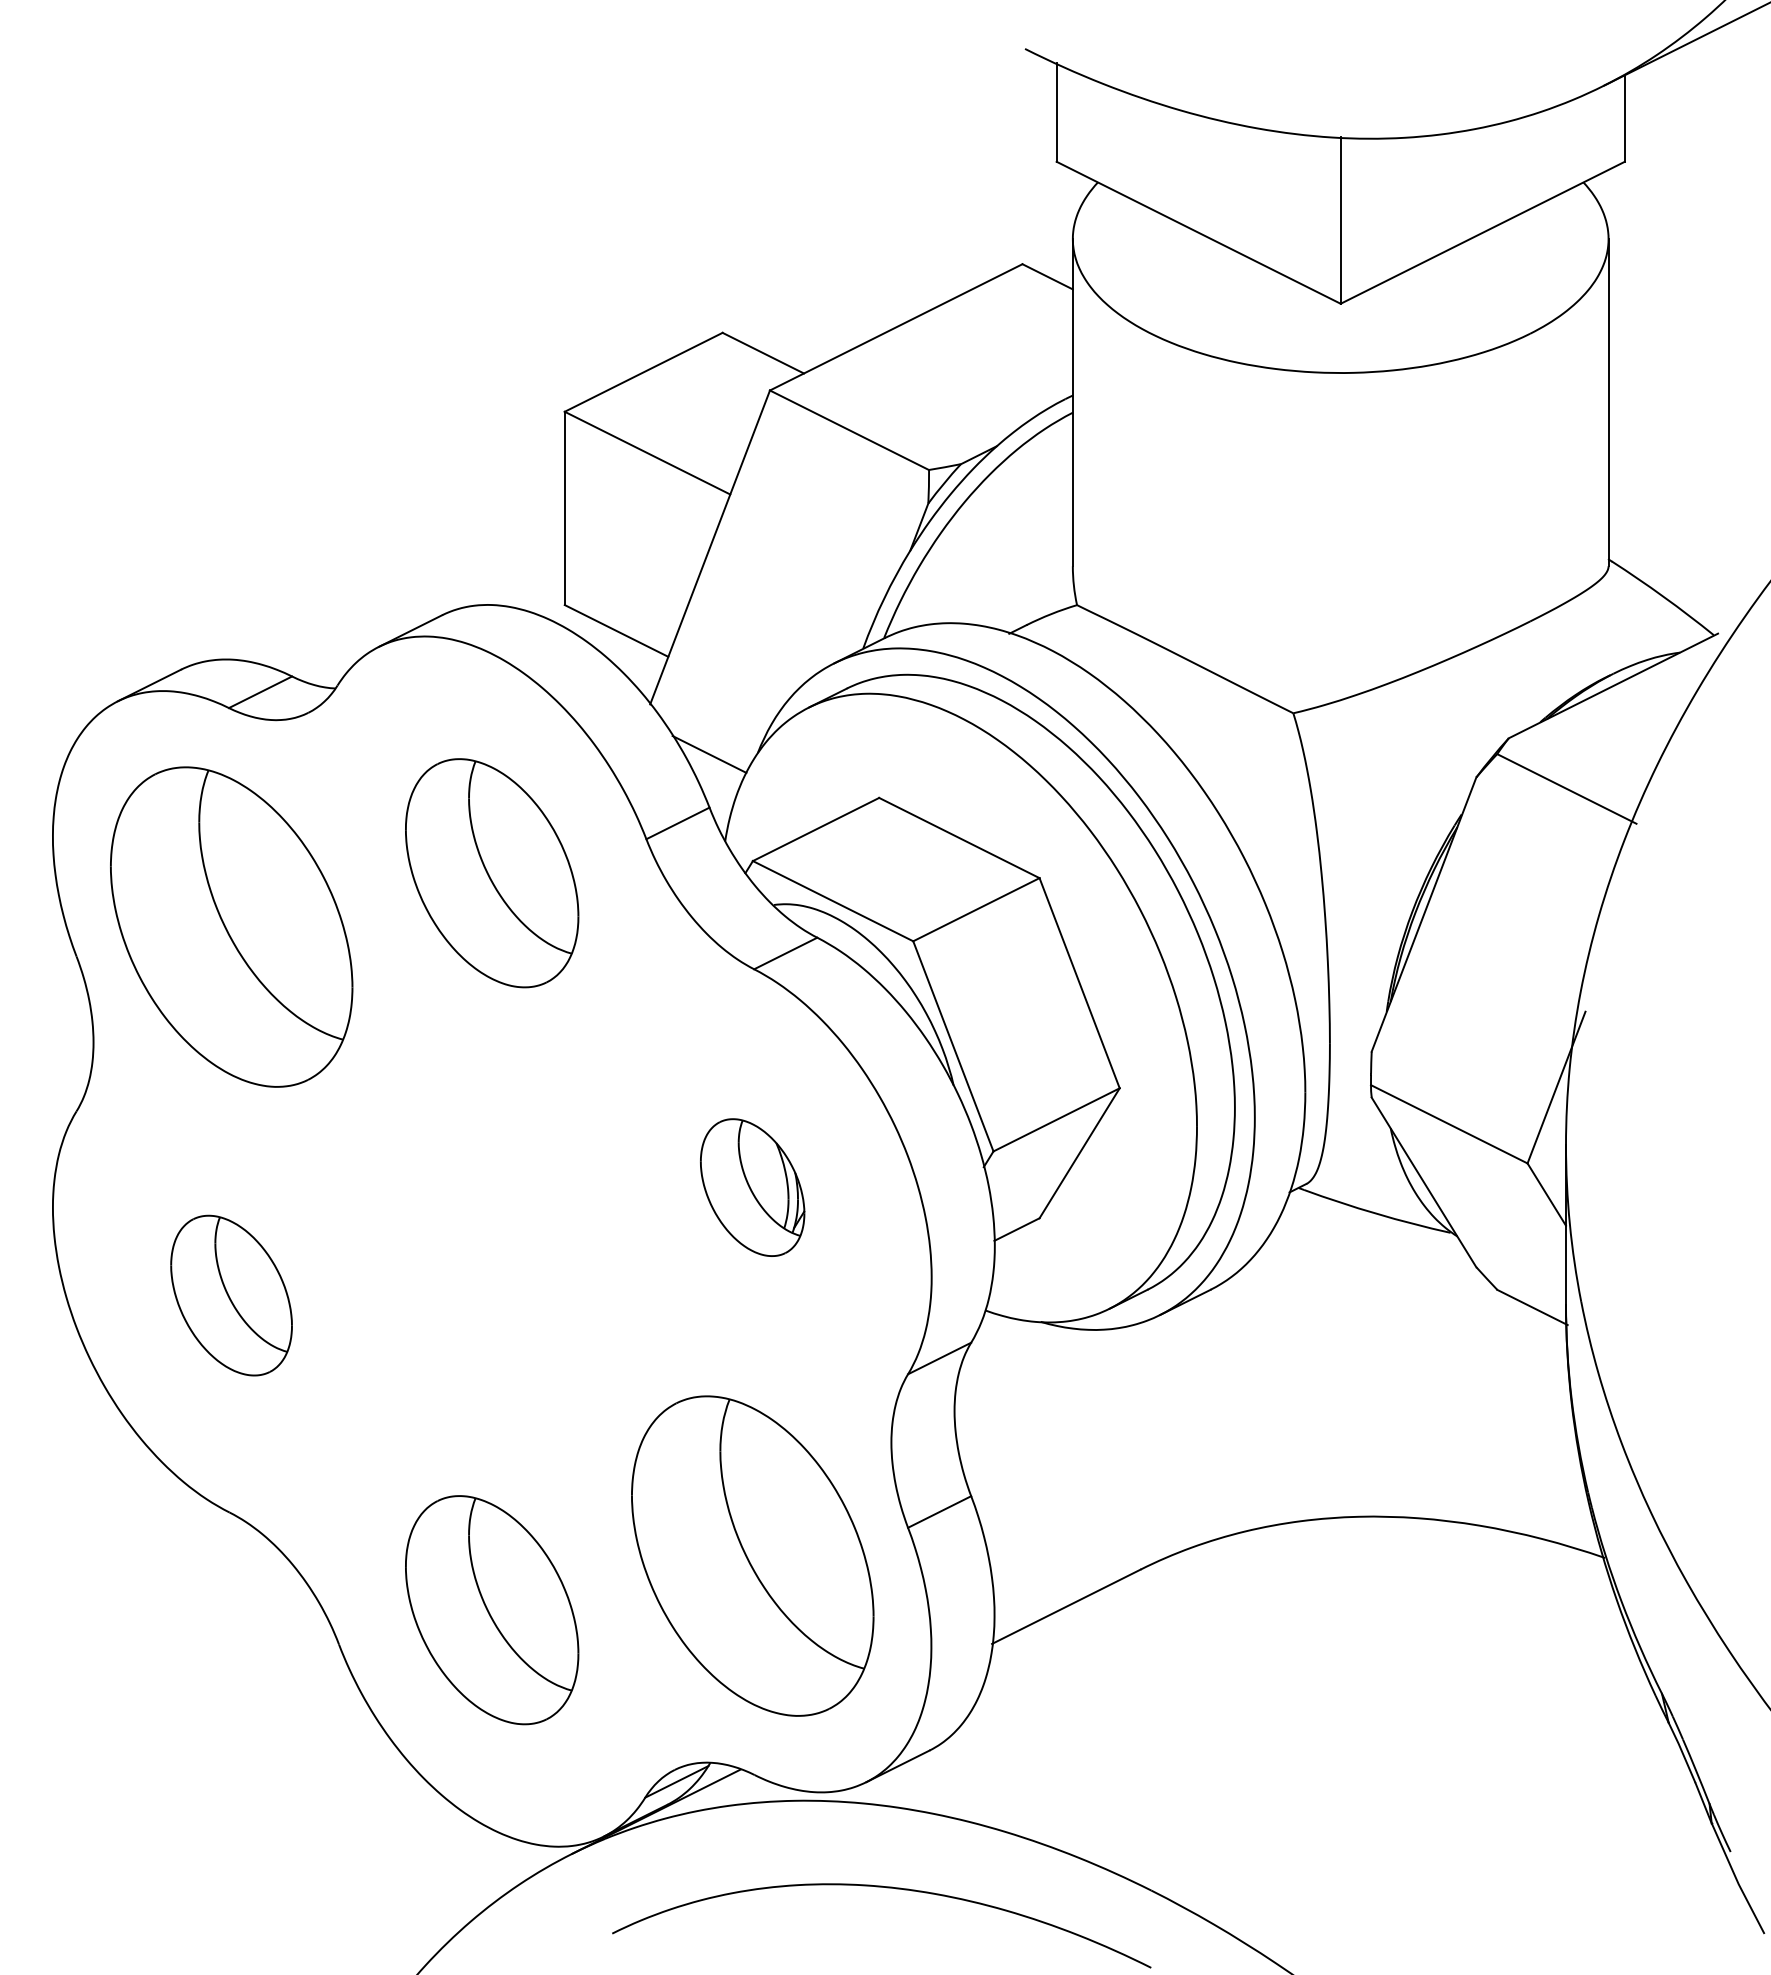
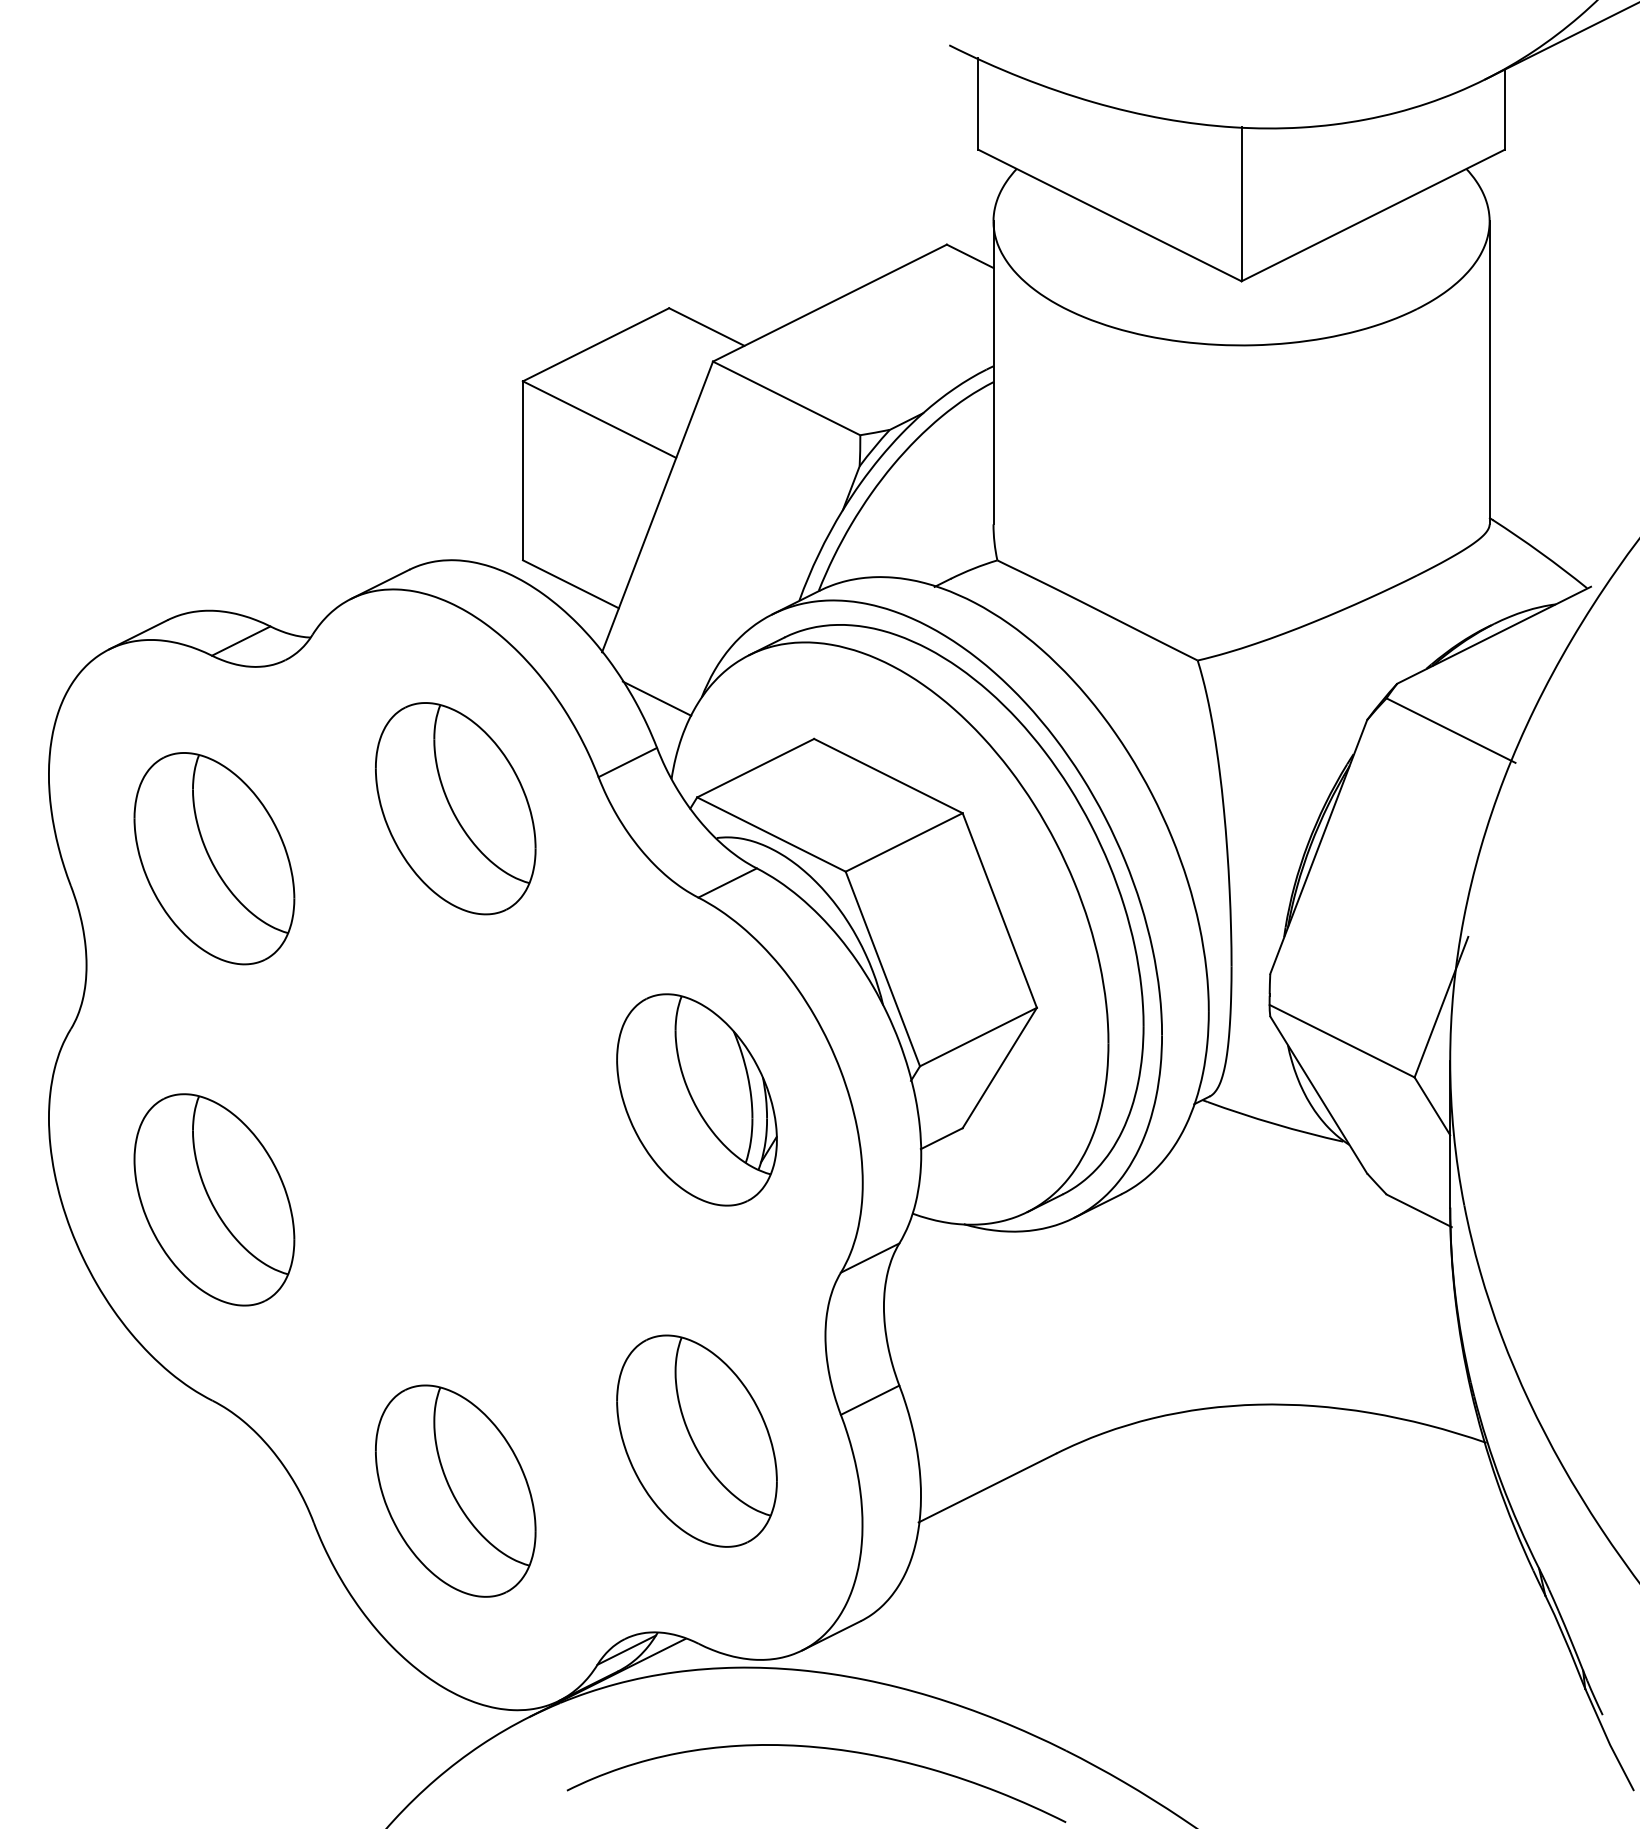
part: (231, 927) -> (214, 858), size x0.71
part: (752, 1187) -> (696, 1099), size x1.67
part: (231, 1295) -> (214, 1199), size x1.43
part: (752, 1556) -> (696, 1441), size x0.71

